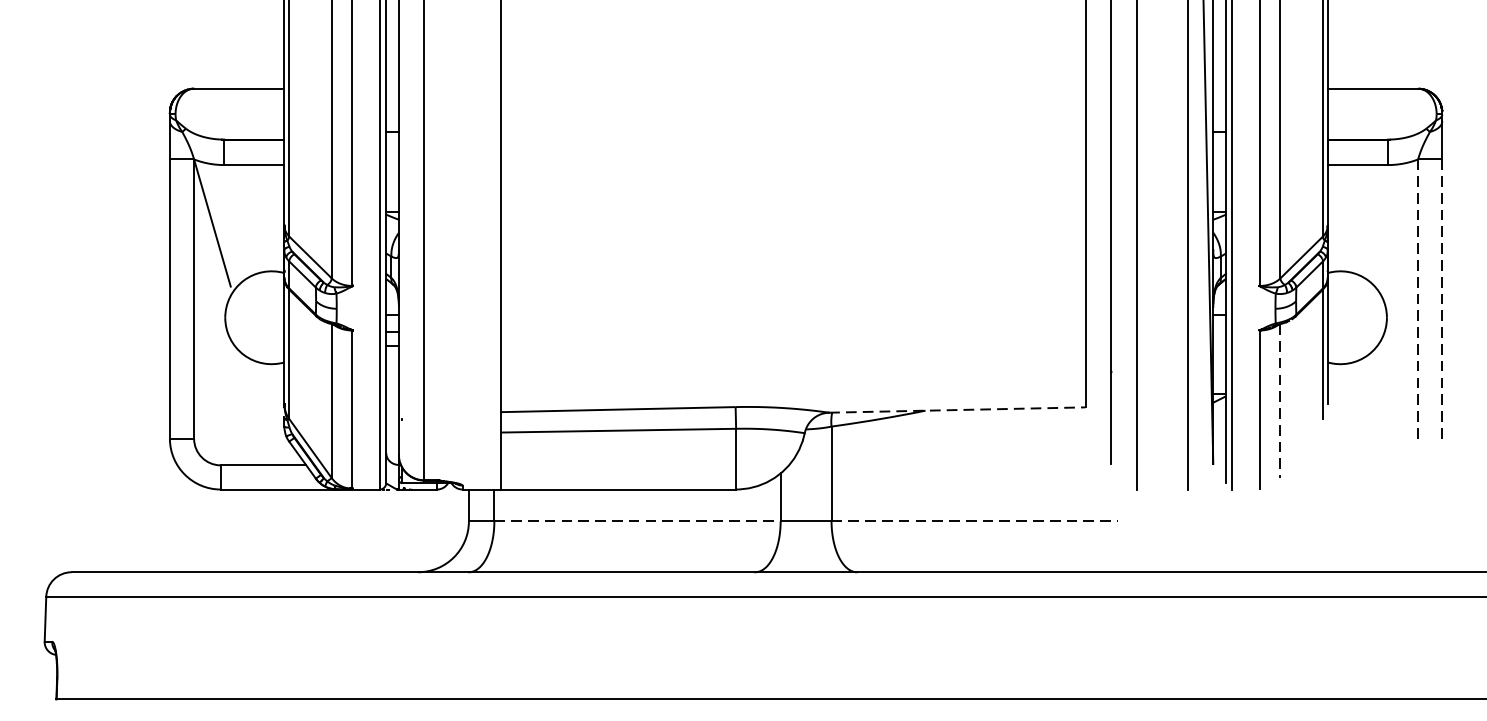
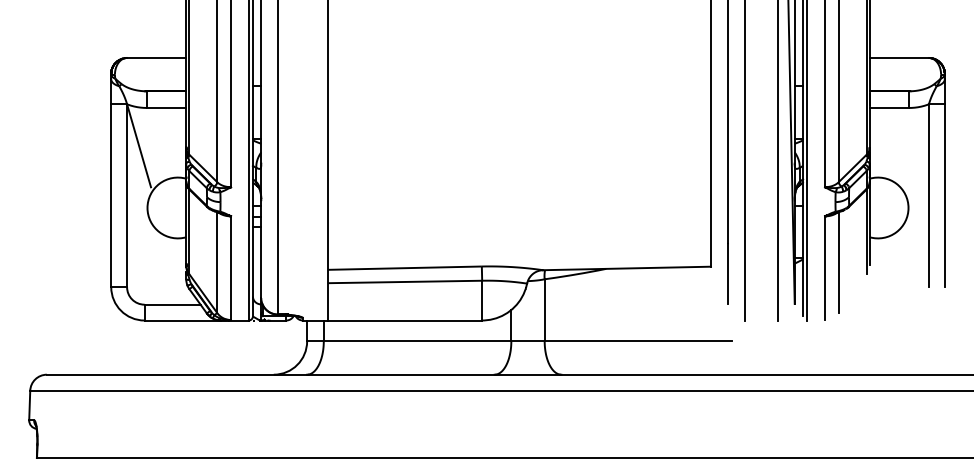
line: (1417, 298) -> (928, 195), dashed -> solid
line: (1441, 298) -> (944, 195), dashed -> solid
line: (1280, 402) -> (838, 263), dashed -> solid
line: (957, 410) -> (627, 268), dashed -> solid
line: (637, 521) -> (417, 341), dashed -> solid
line: (974, 521) -> (638, 341), dashed -> solid

